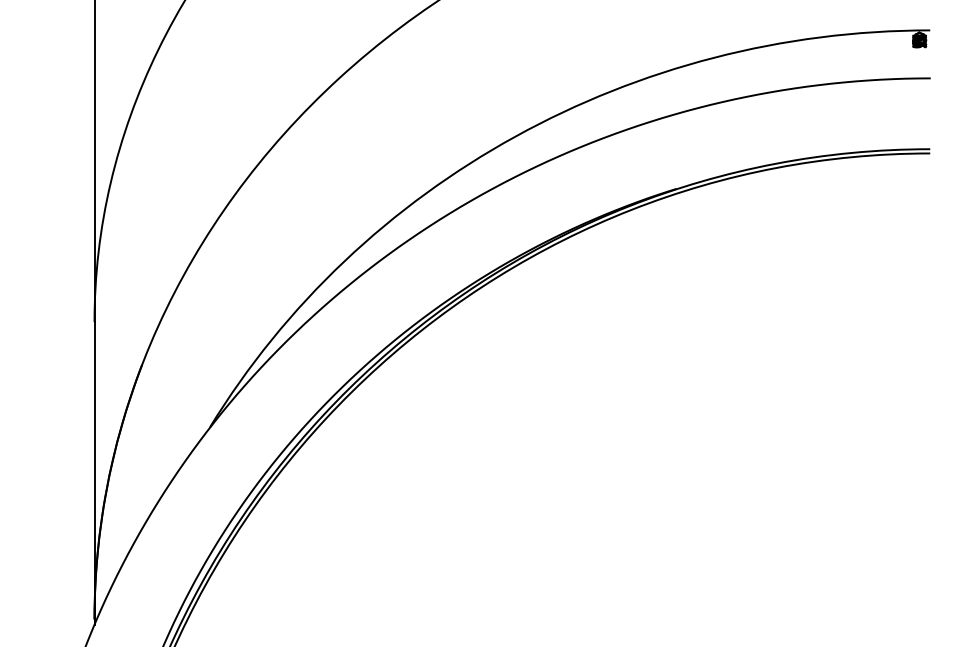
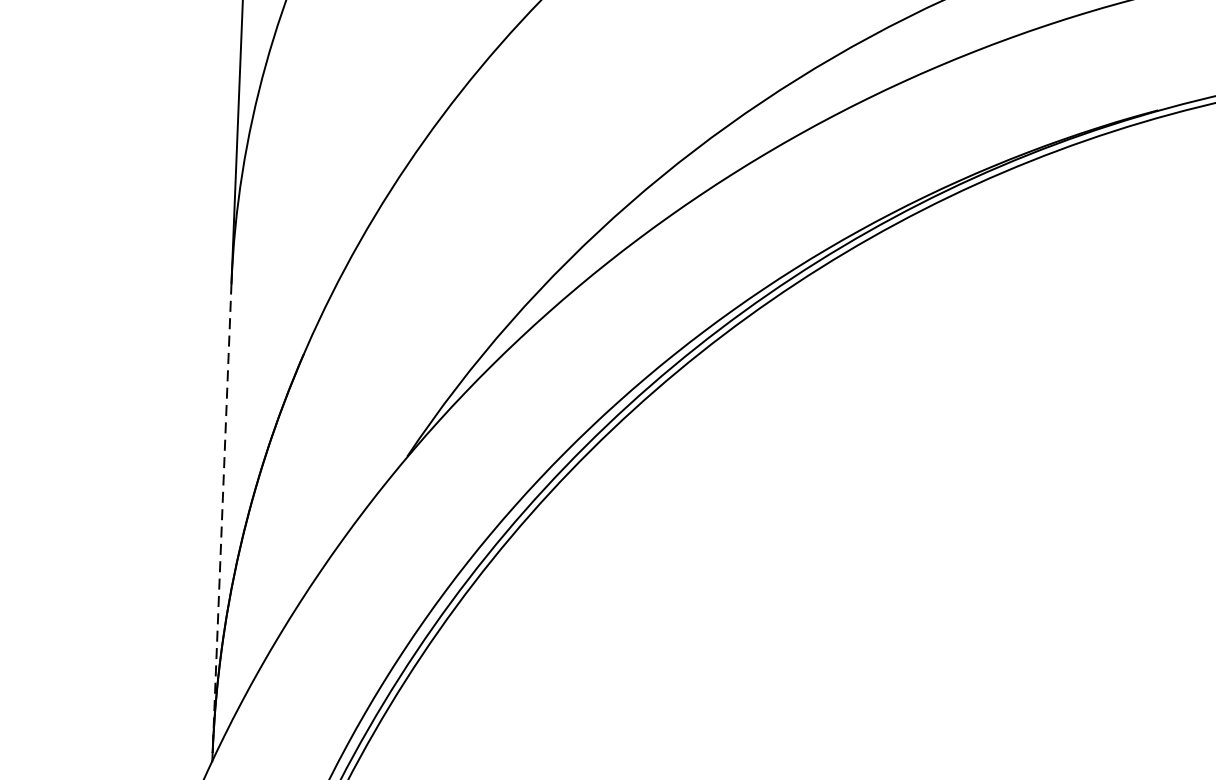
line: (94, 470) -> (222, 517), solid -> dashed

